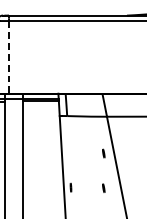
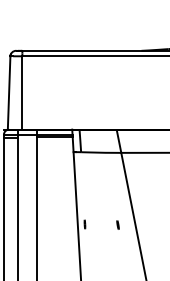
line: (9, 56) -> (22, 92), dashed -> solid
part: (103, 153) -> (117, 189), removed

